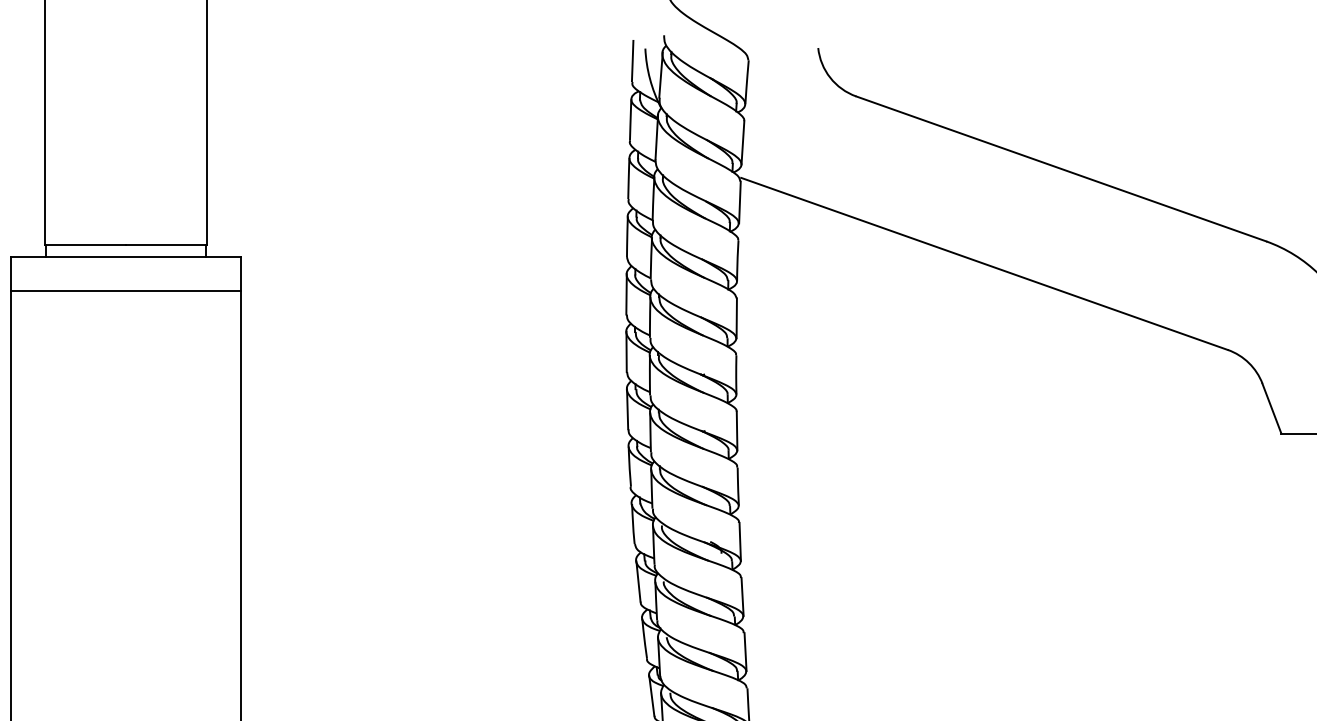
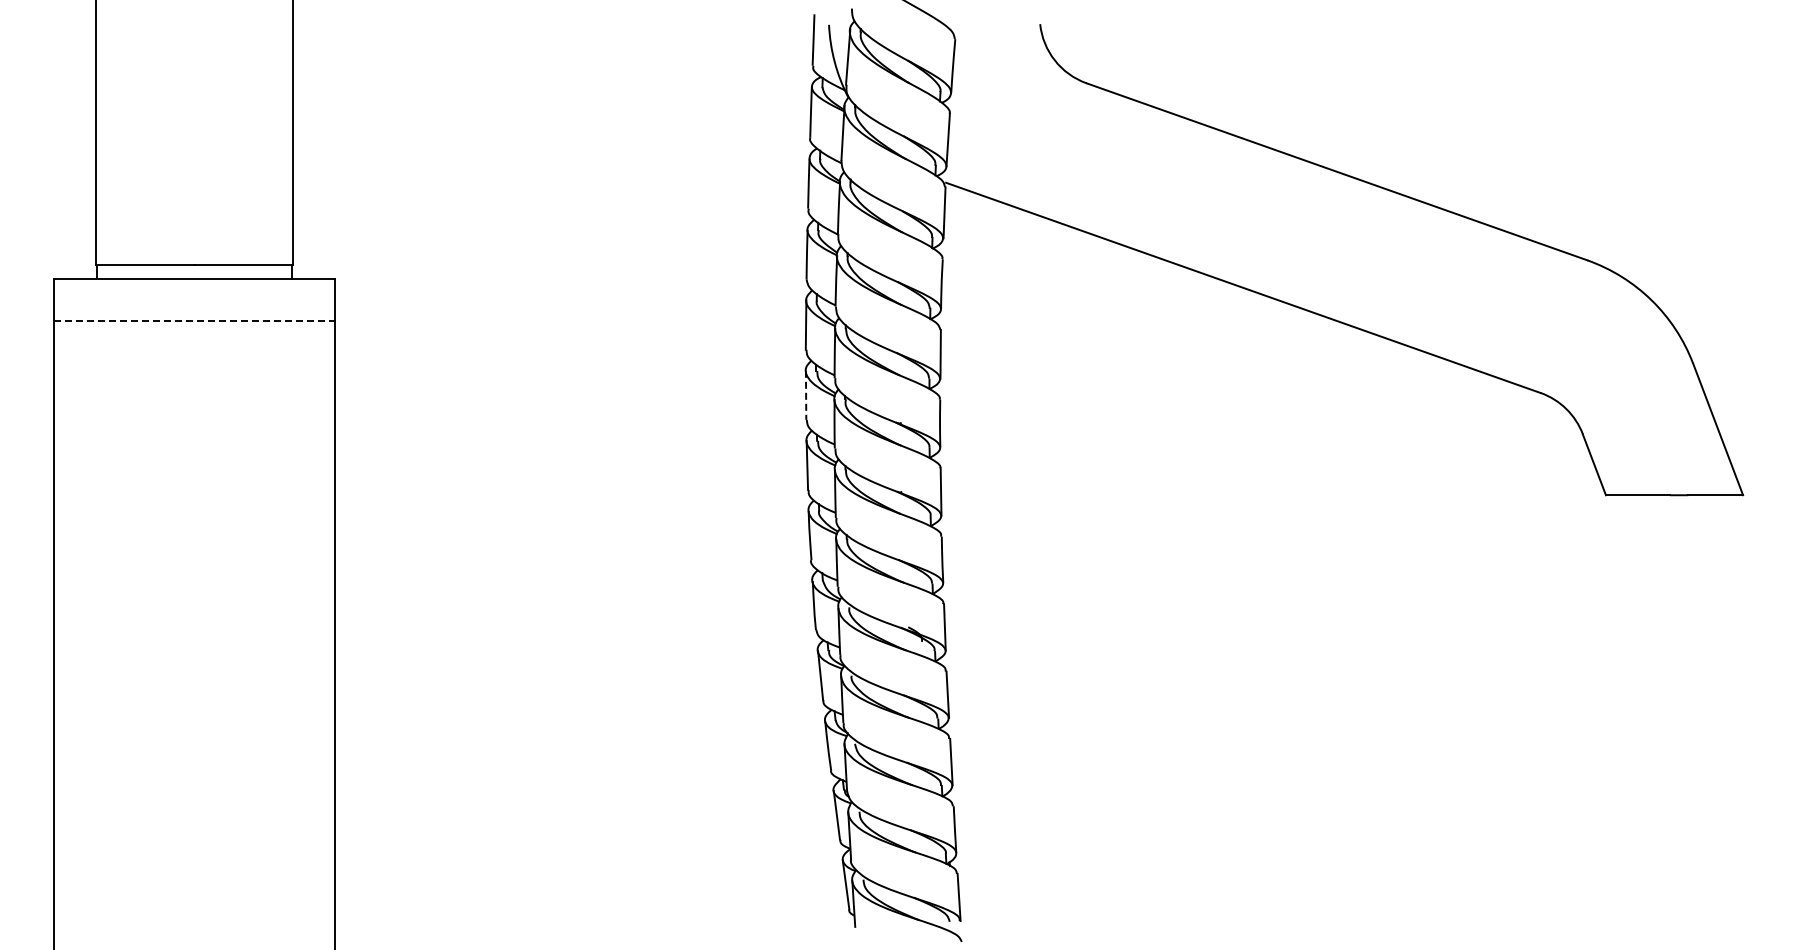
line: (125, 291) -> (194, 321), solid -> dashed
line: (626, 352) -> (806, 395), solid -> dashed

